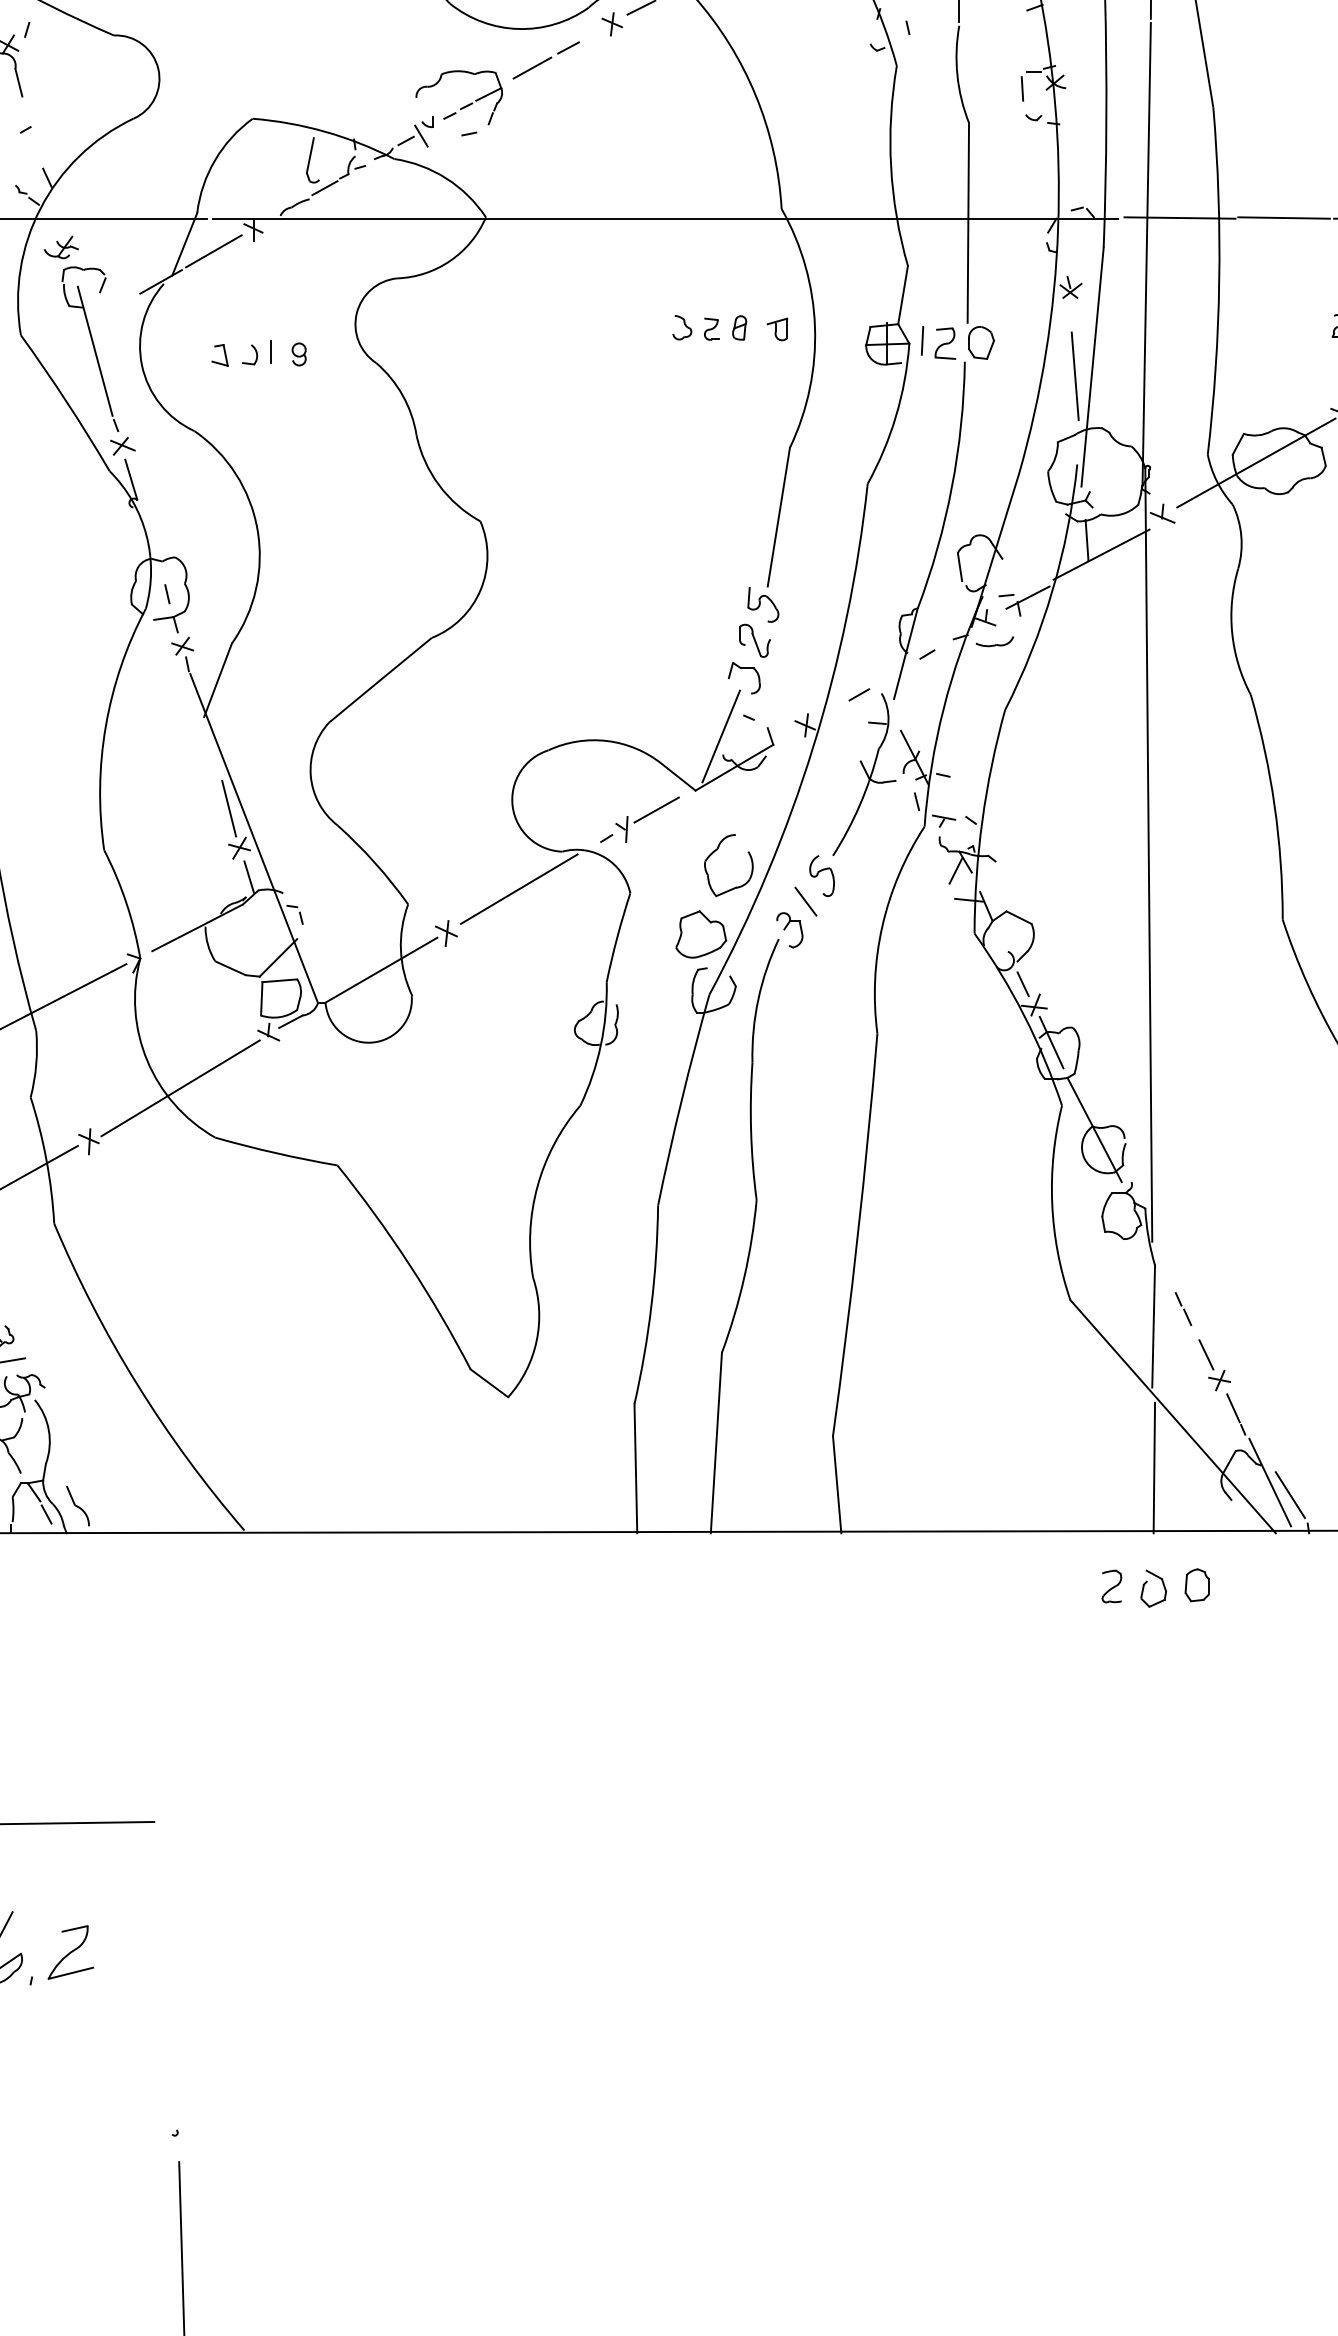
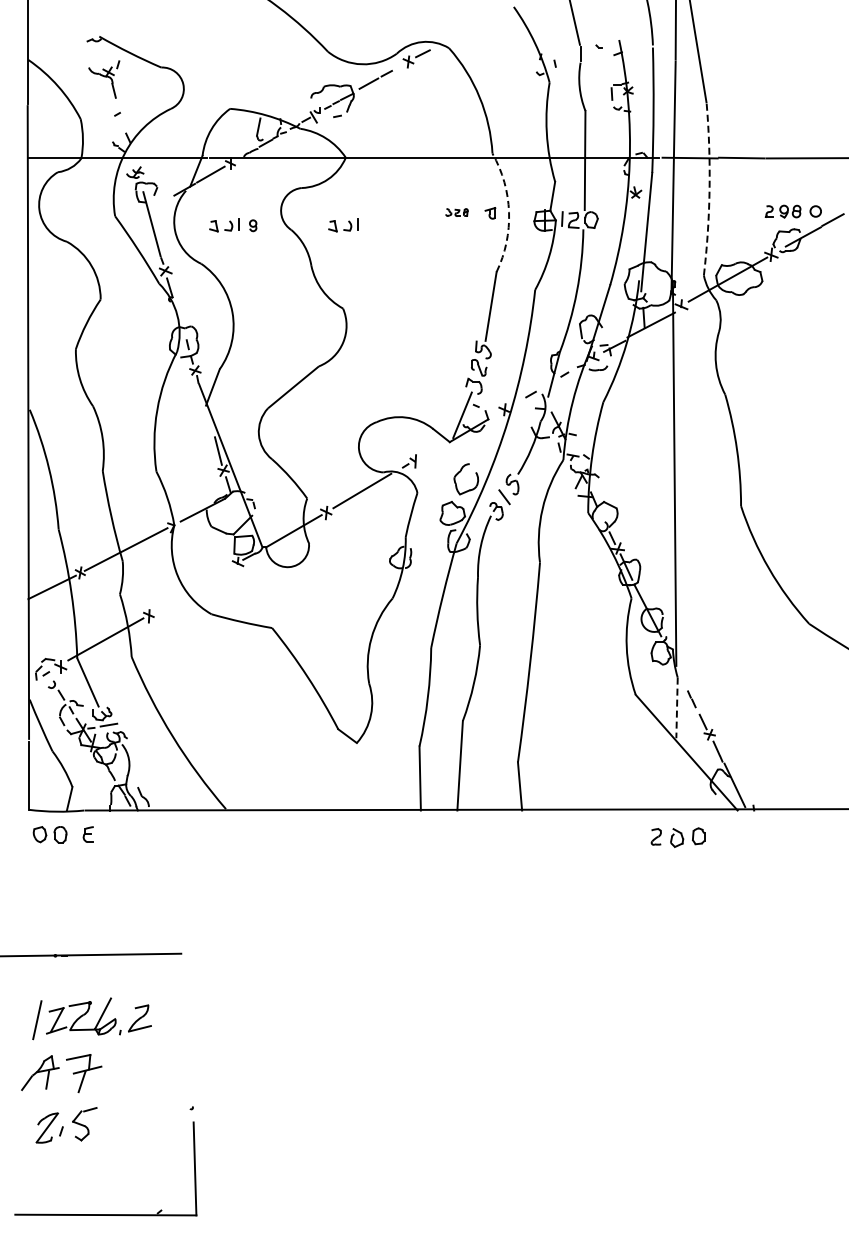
arc: (1219, 281) -> (709, 189), solid -> dashed
part: (709, 327) -> (456, 212), size x0.6
arc: (815, 327) -> (509, 212), solid -> dashed
part: (481, 353) -> (343, 225), added
line: (1073, 376) -> (637, 236), removed
line: (656, 809) -> (430, 451), removed
line: (180, 1087) -> (194, 589), removed
line: (1154, 1327) -> (677, 708), solid -> dashed
line: (1154, 1466) -> (677, 777), removed
line: (1289, 1494) -> (744, 791), removed

